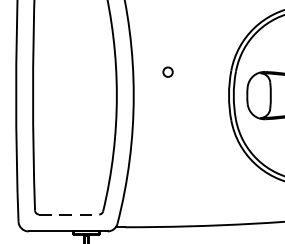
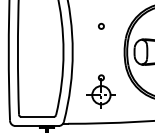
circle: (168, 70) -> (101, 25), moved
part: (184, 167) -> (100, 91), added
line: (70, 213) -> (38, 116), dashed -> solid

